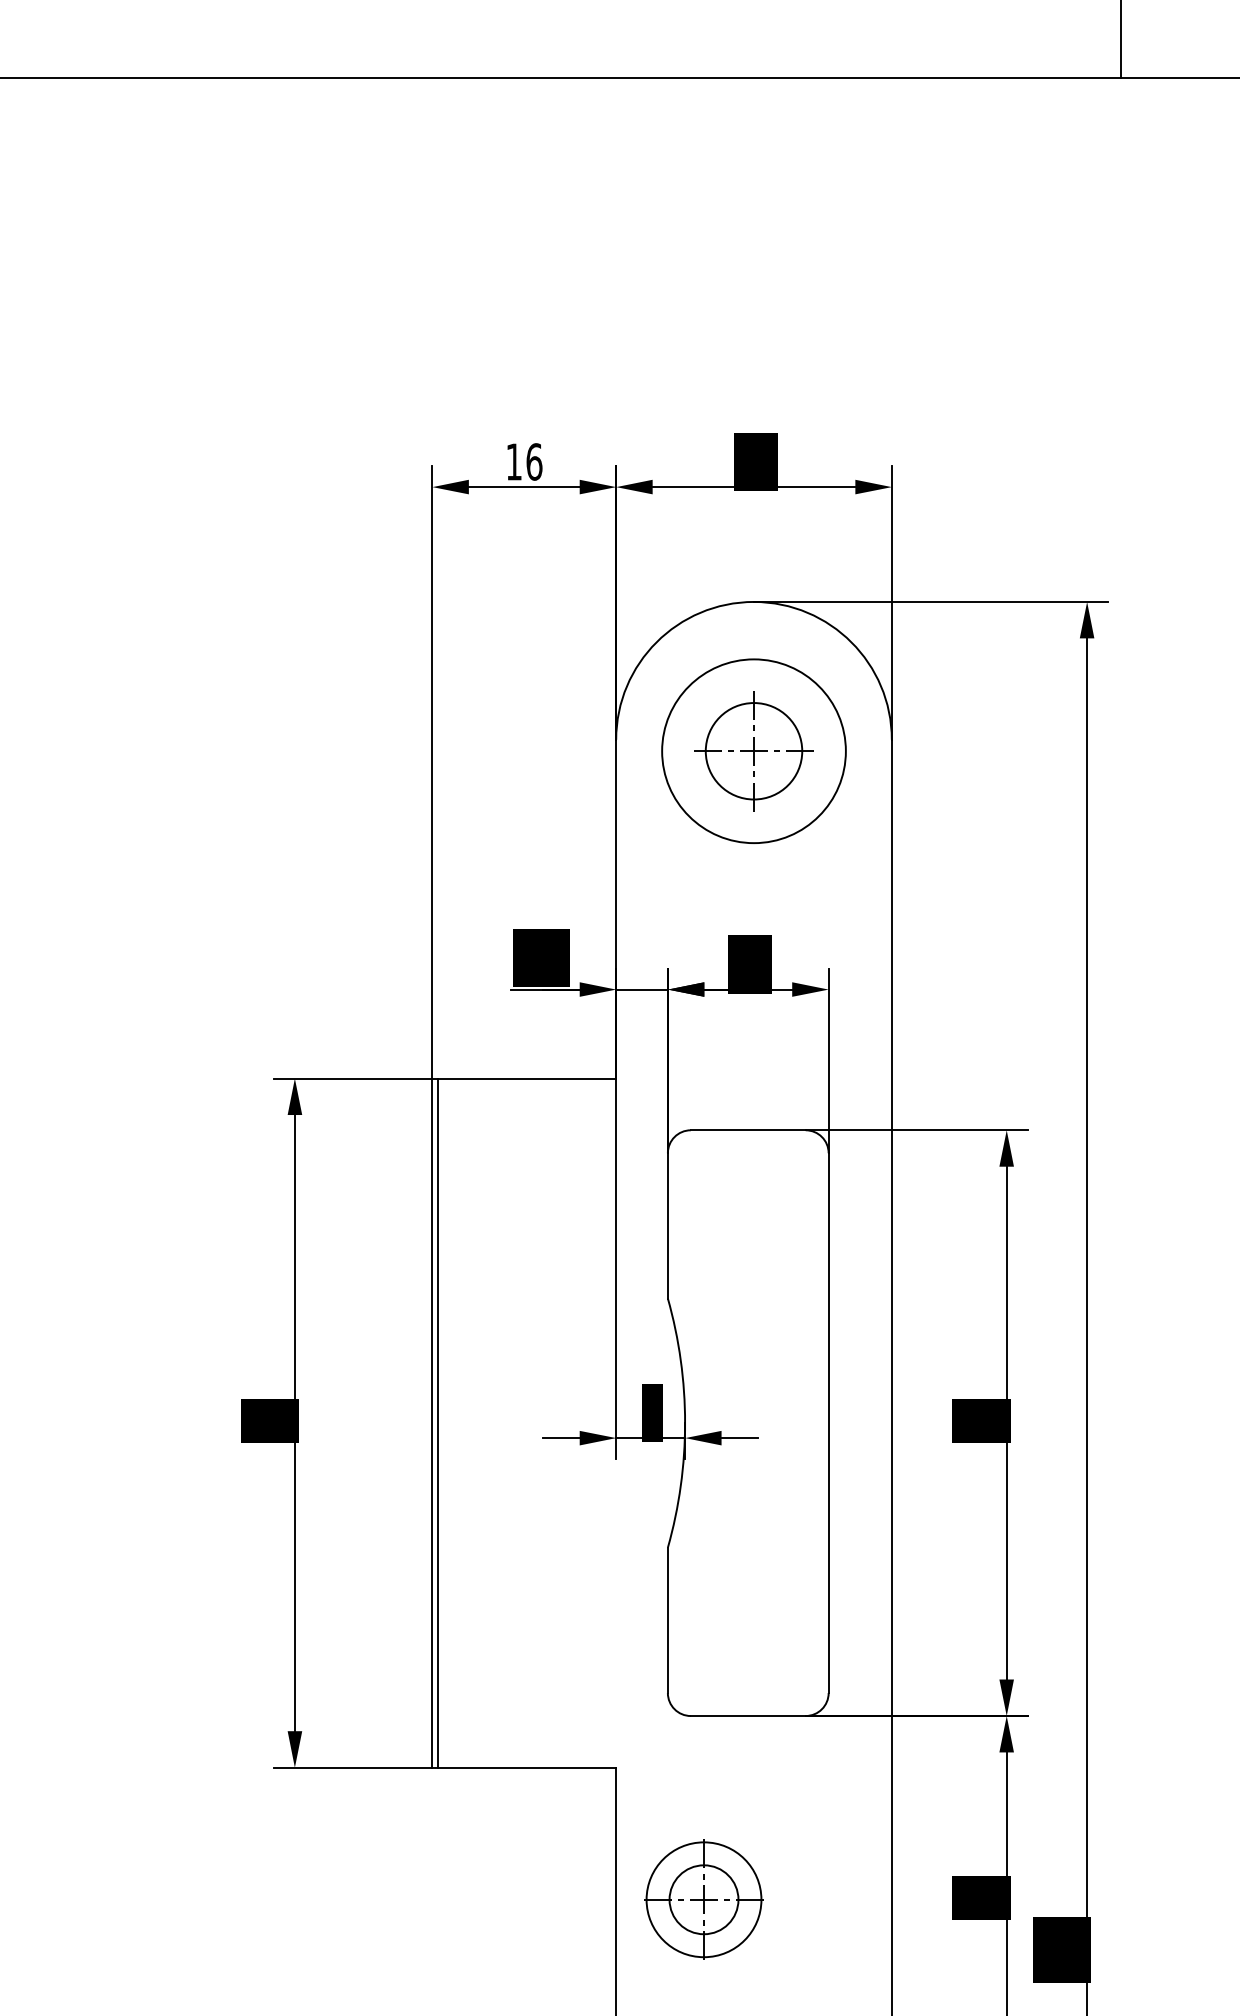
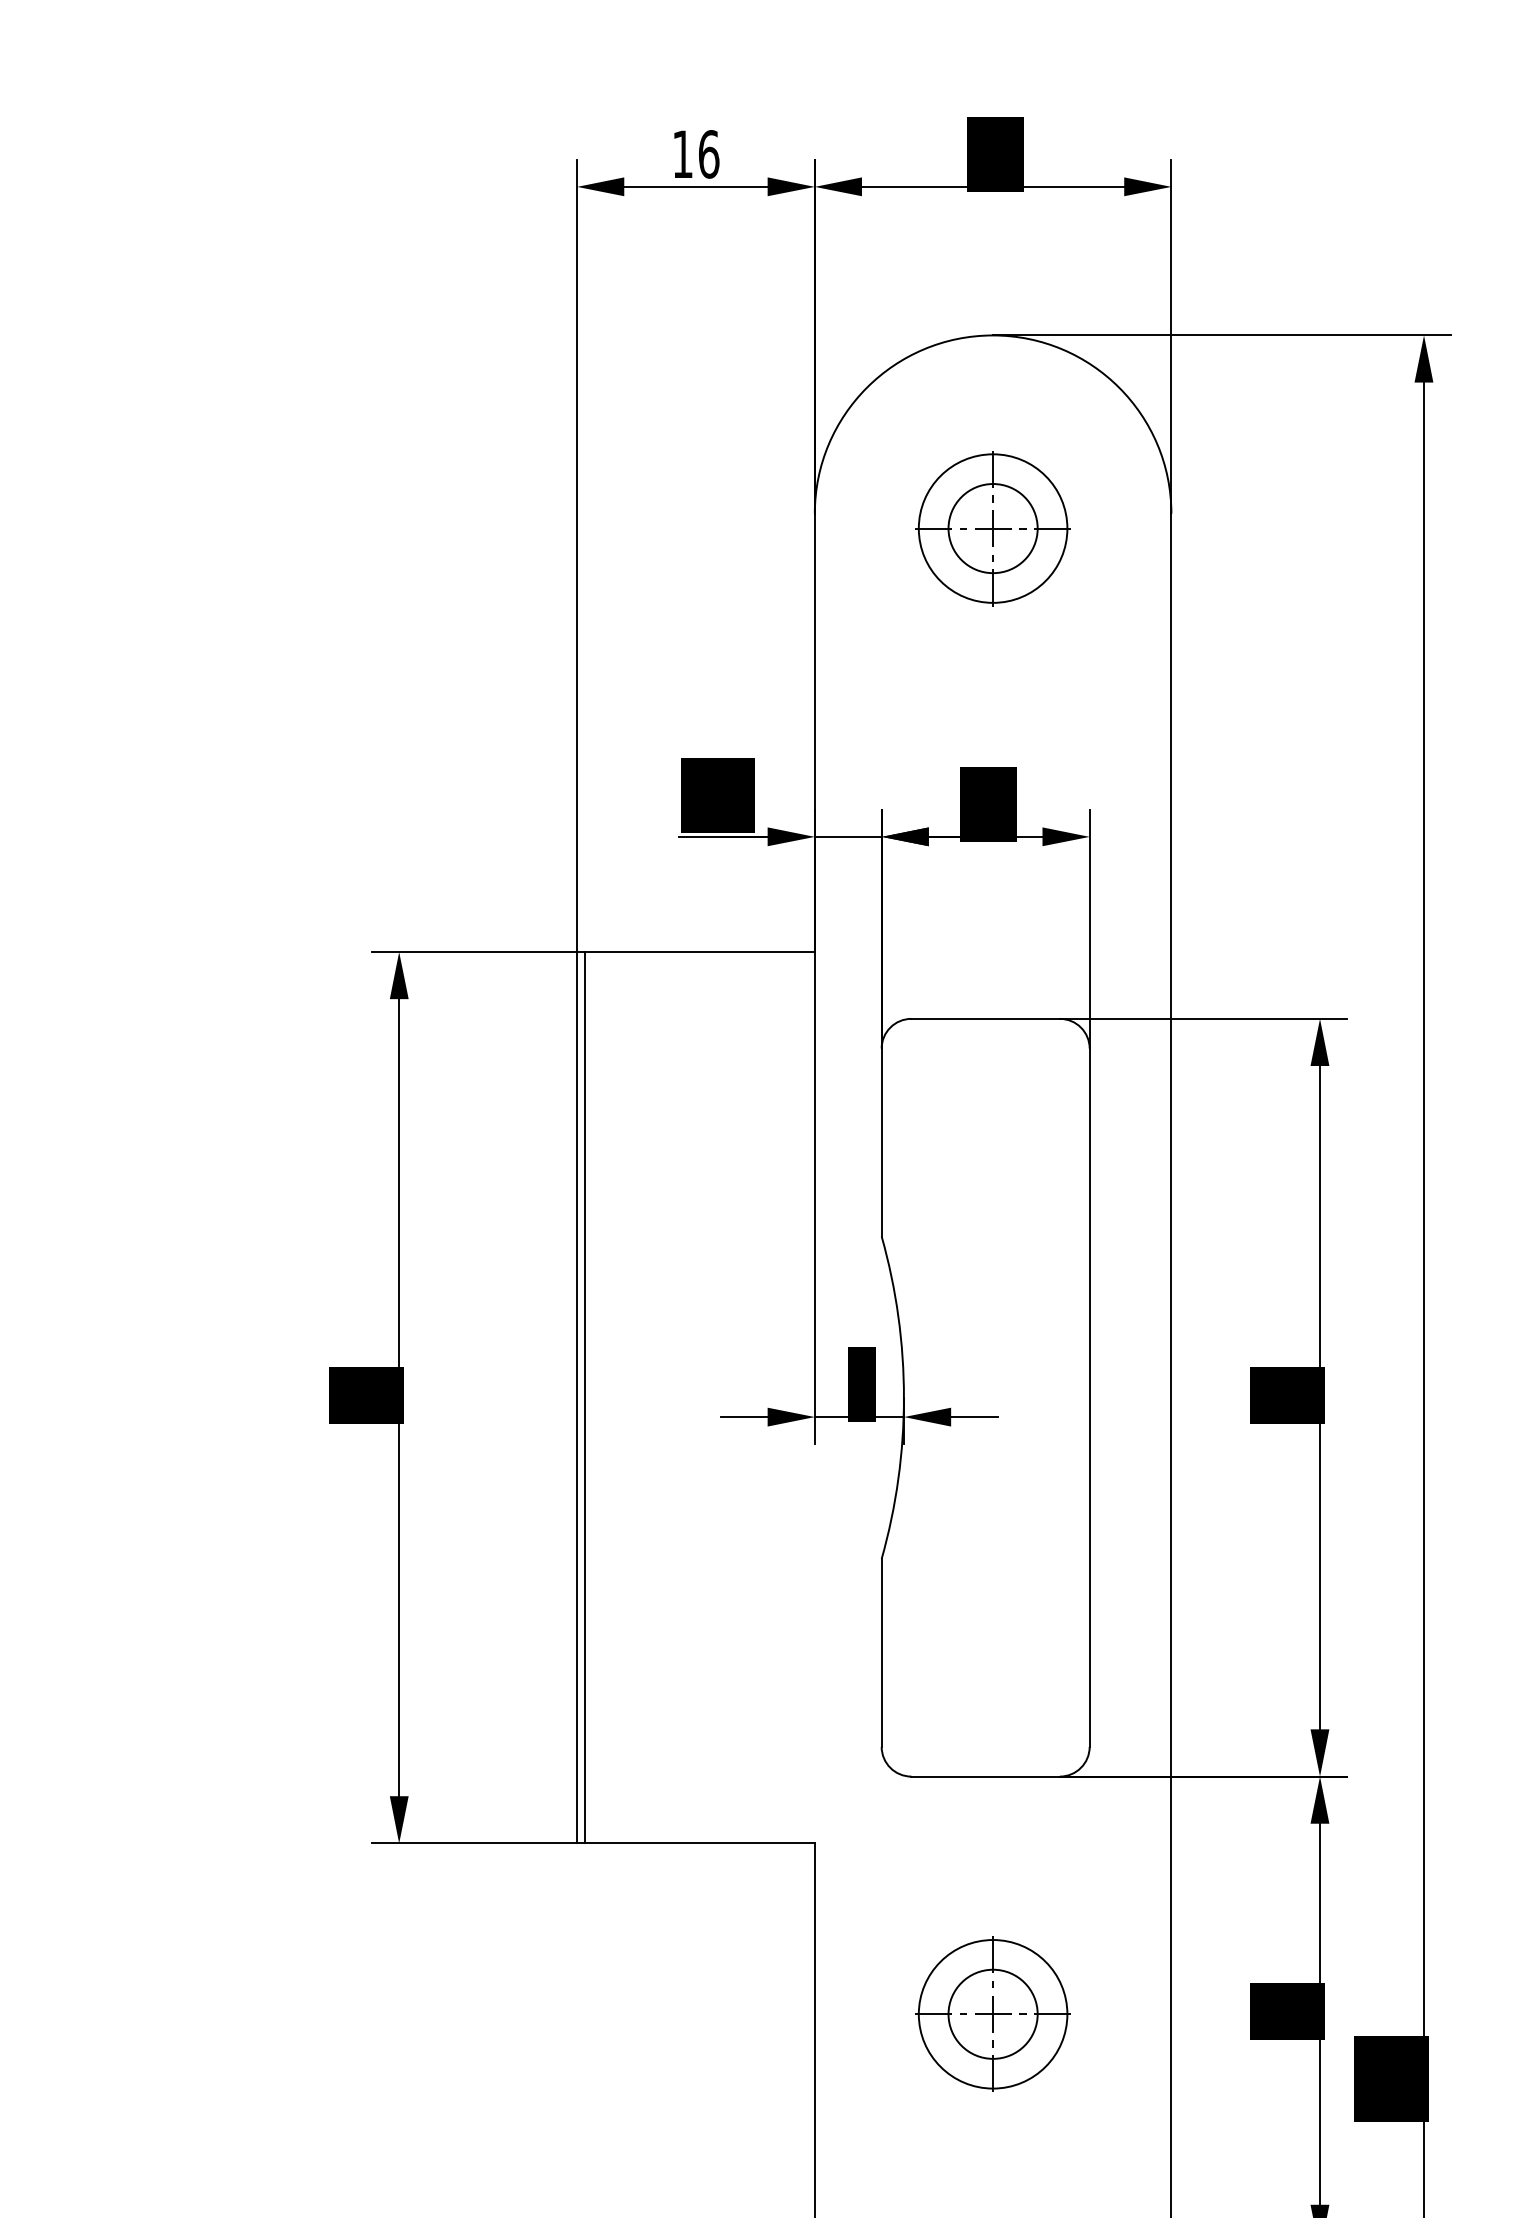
circle: (753, 750) -> (992, 527), size x0.62
circle: (753, 750) -> (992, 527), size x0.71
part: (703, 1899) -> (992, 2013), moved

